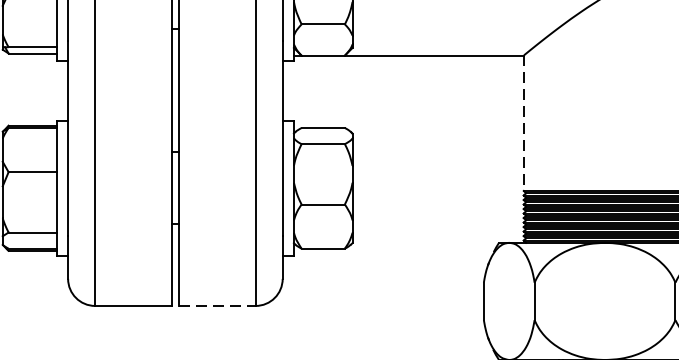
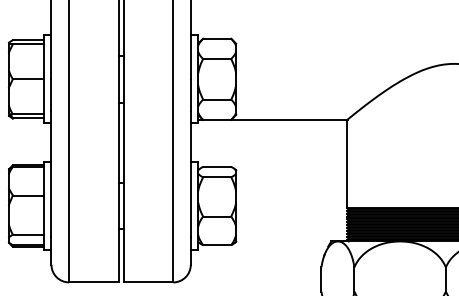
line: (523, 124) -> (347, 164), dashed -> solid
line: (217, 306) -> (148, 282), dashed -> solid

